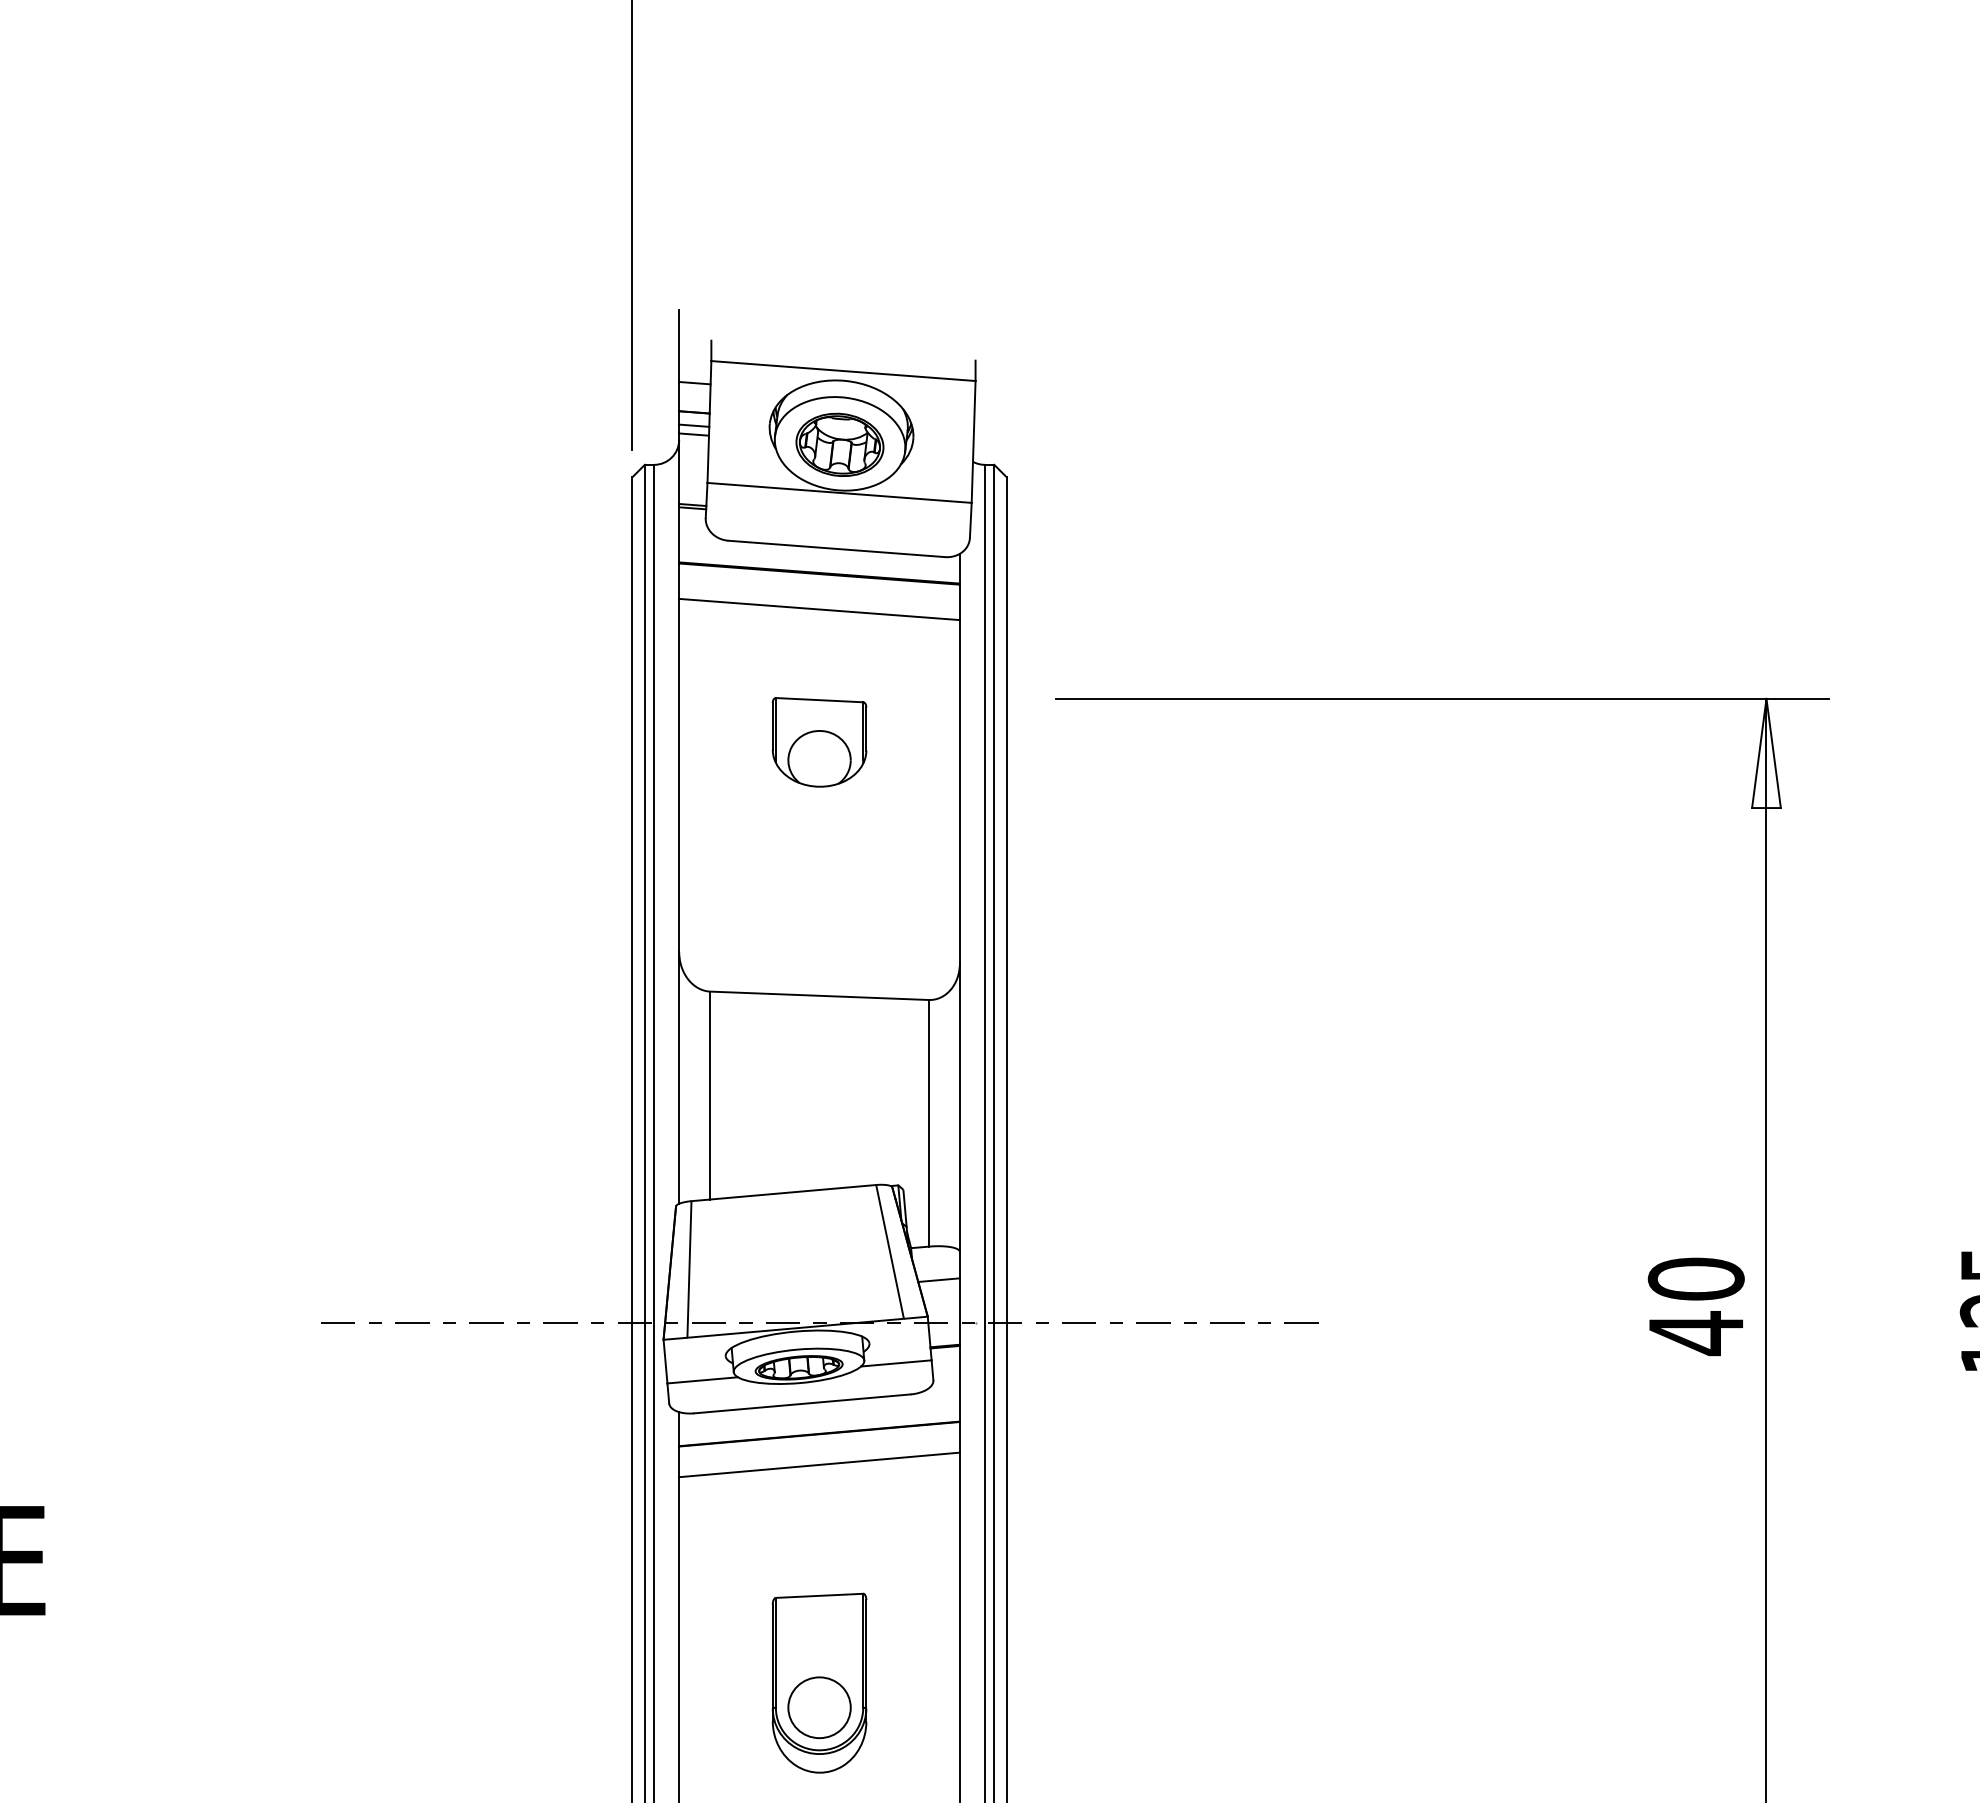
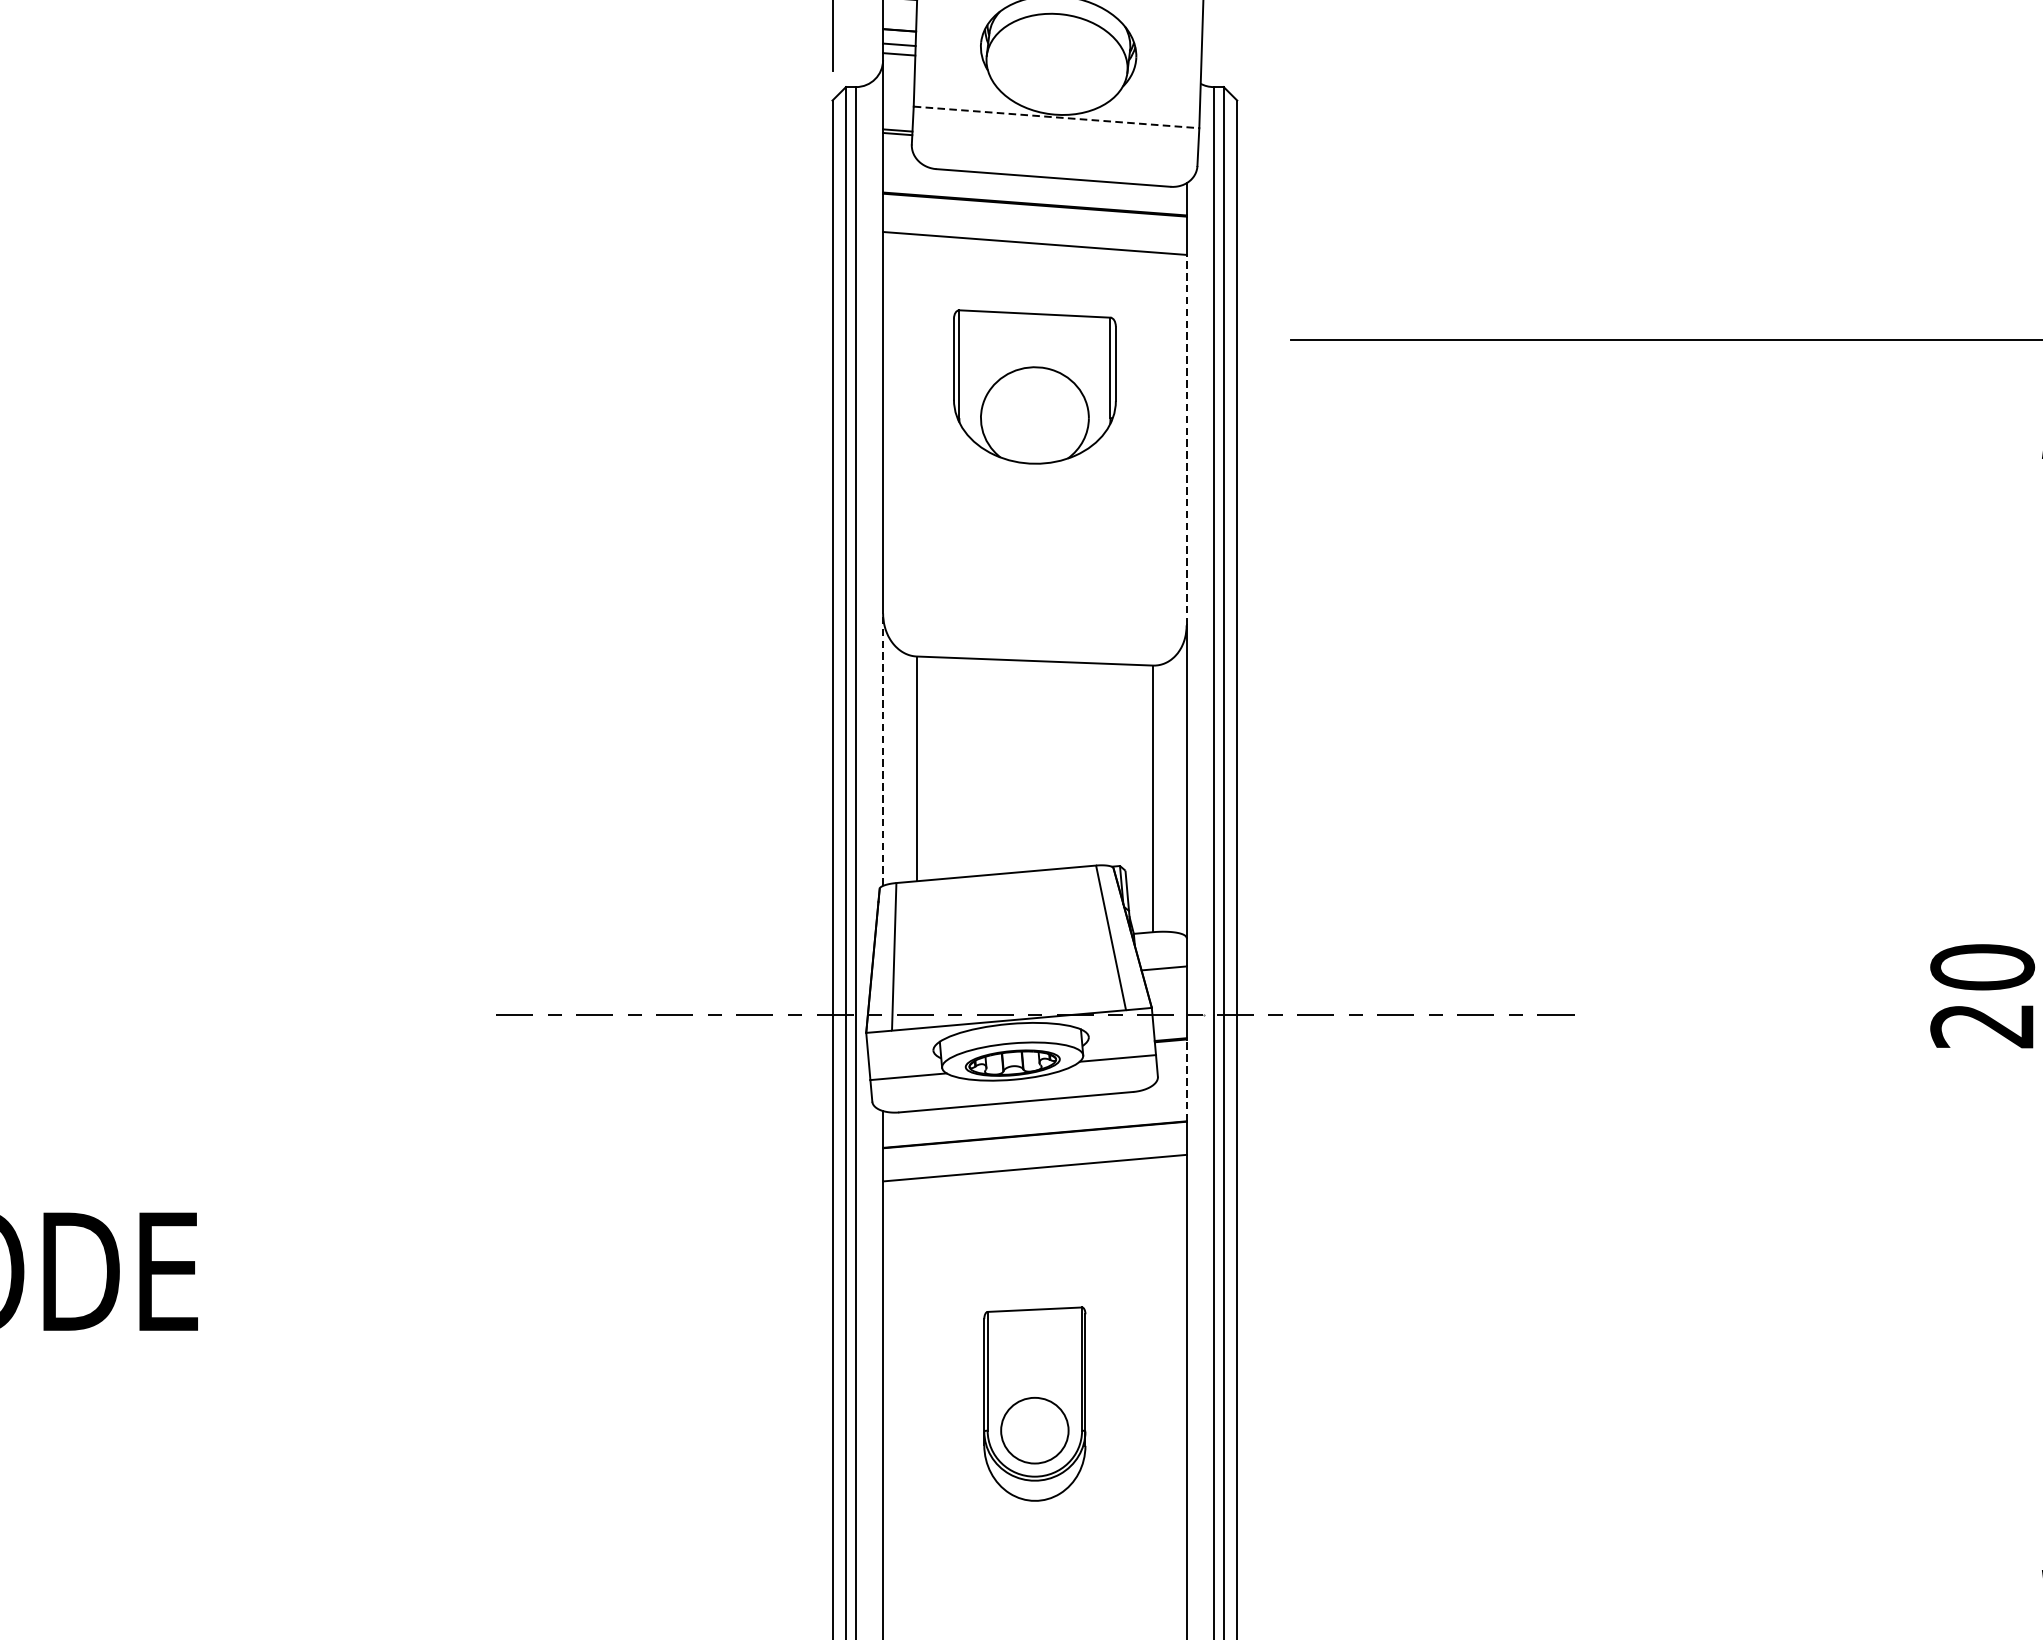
part: (839, 444) -> (1056, 65), removed
line: (840, 492) -> (1057, 116), solid -> dashed
part: (819, 742) -> (1034, 387), size x1.6
line: (959, 790) -> (1186, 439), solid -> dashed
line: (679, 1077) -> (883, 749), solid -> dashed
text: (1694, 1333) -> (1980, 1026), 40 -> 20
line: (959, 1383) -> (1186, 1080), solid -> dashed

